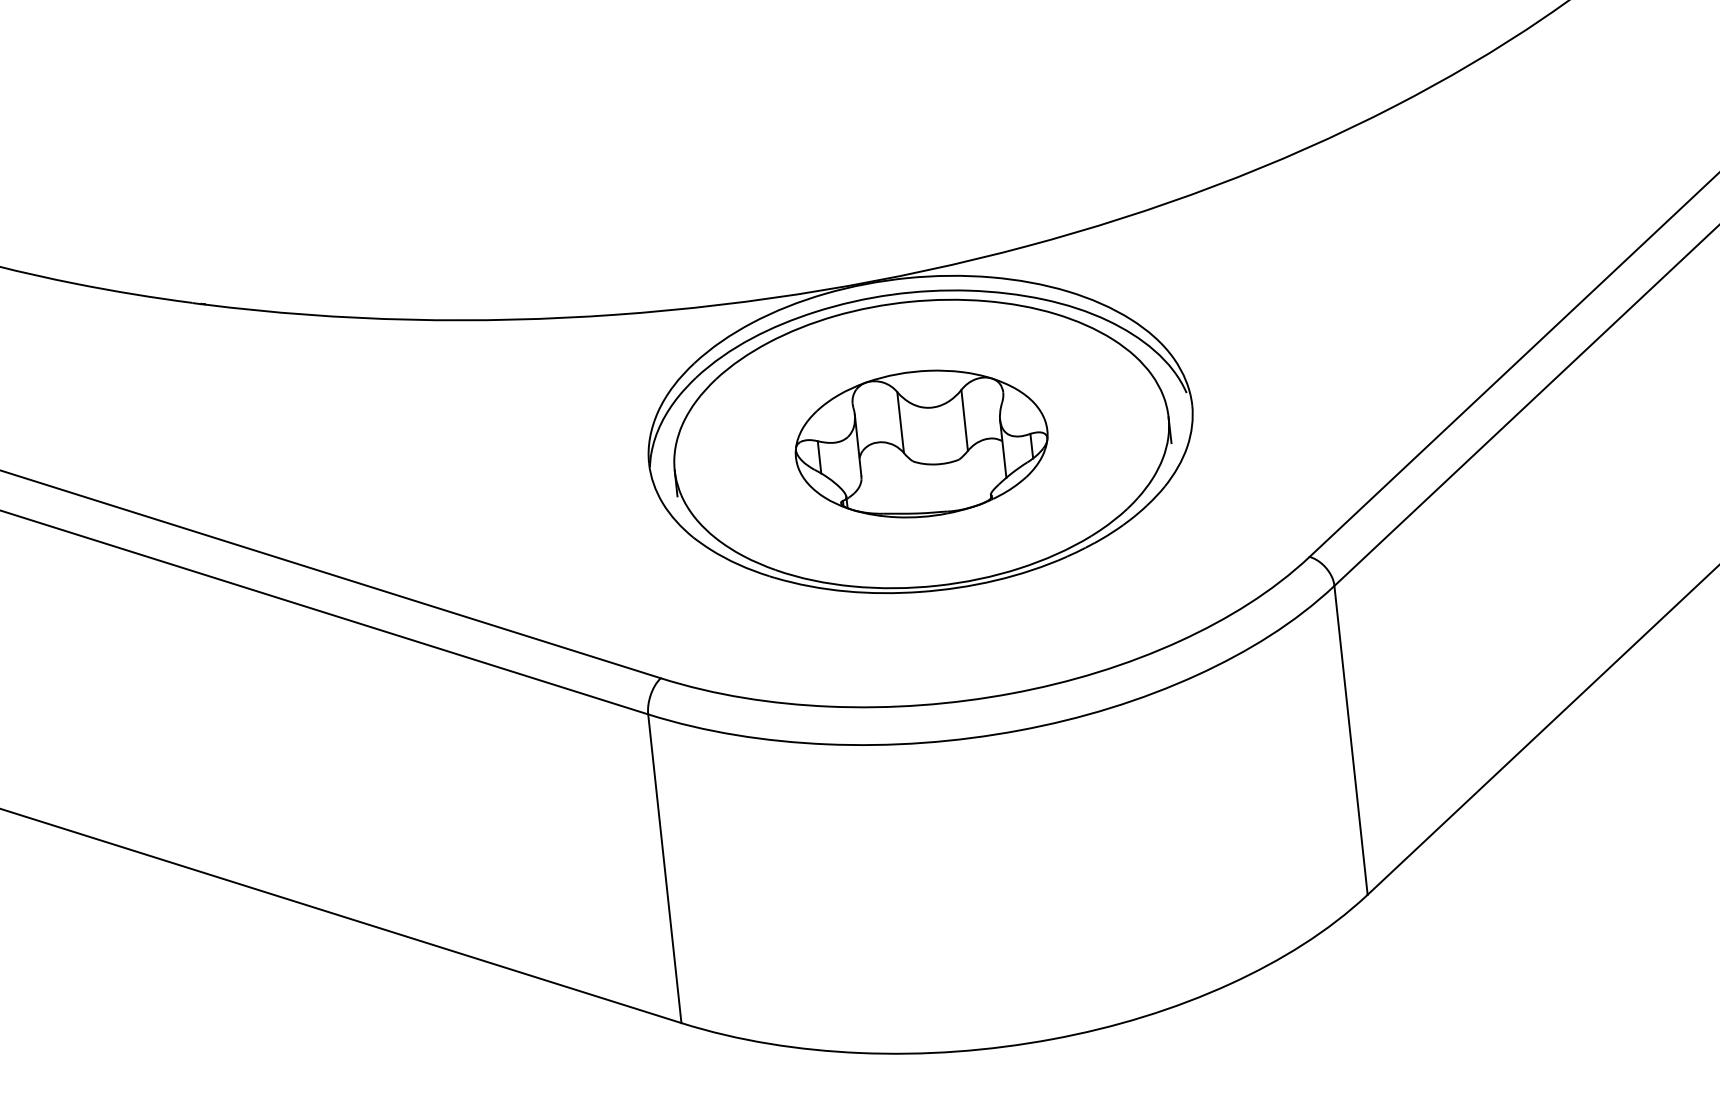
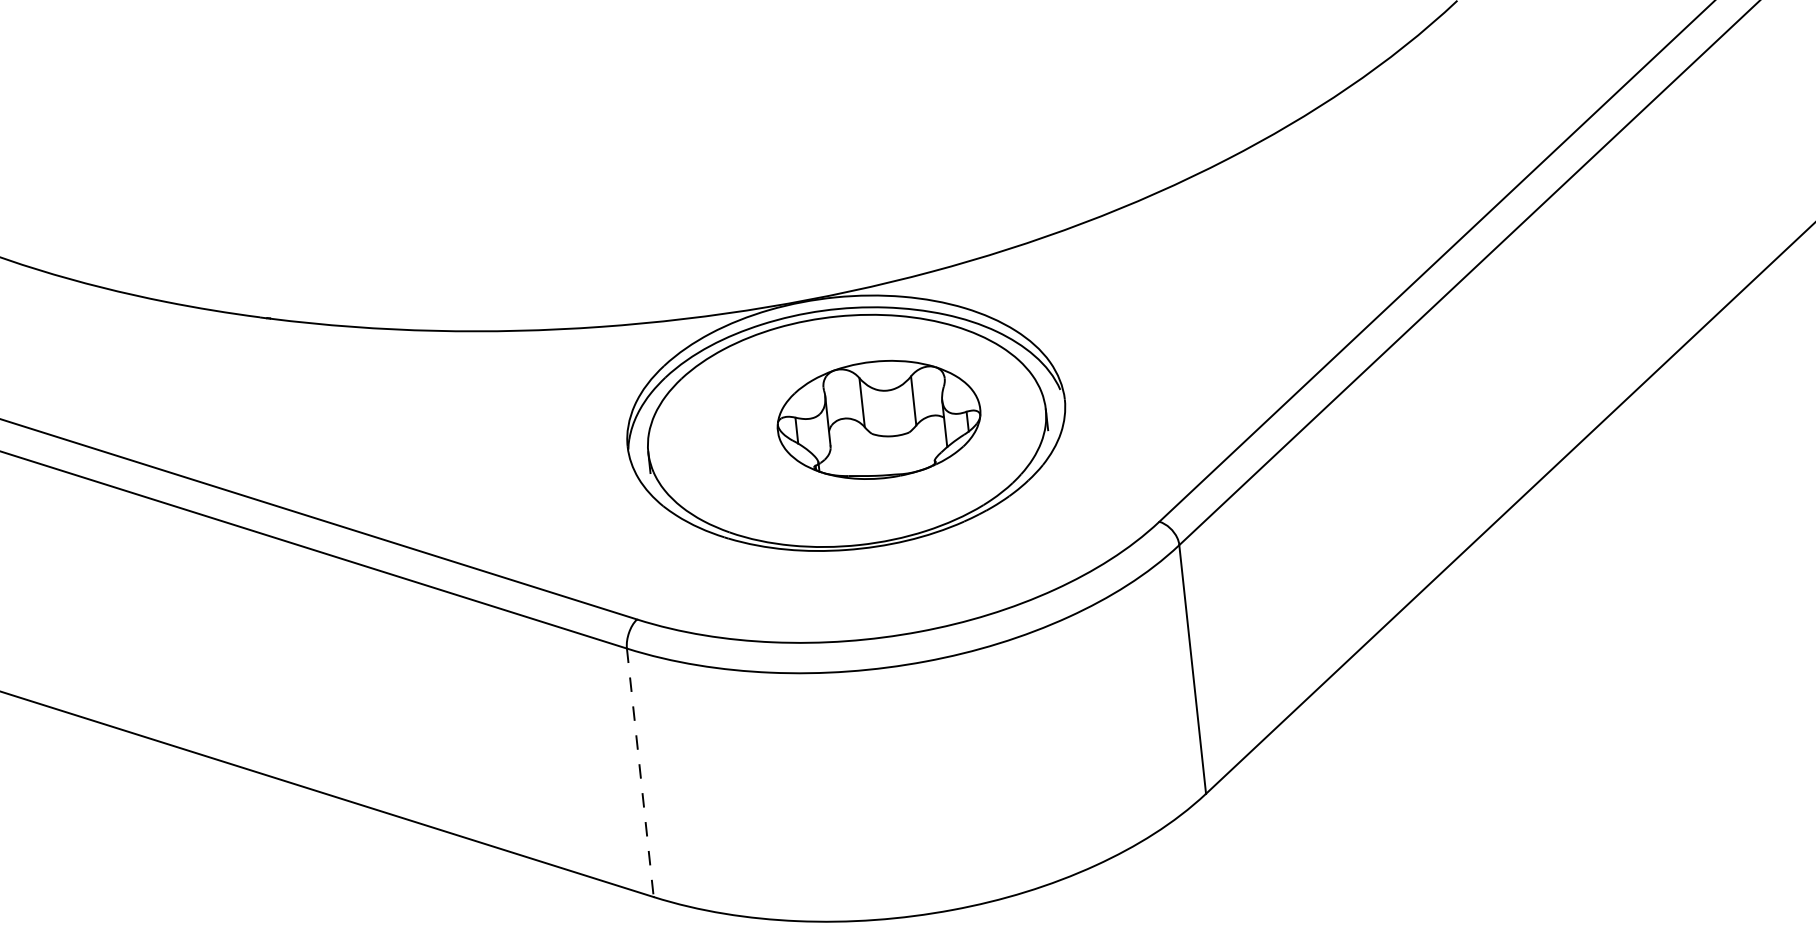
part: (920, 443) -> (878, 419), moved
line: (665, 868) -> (640, 772), solid -> dashed

